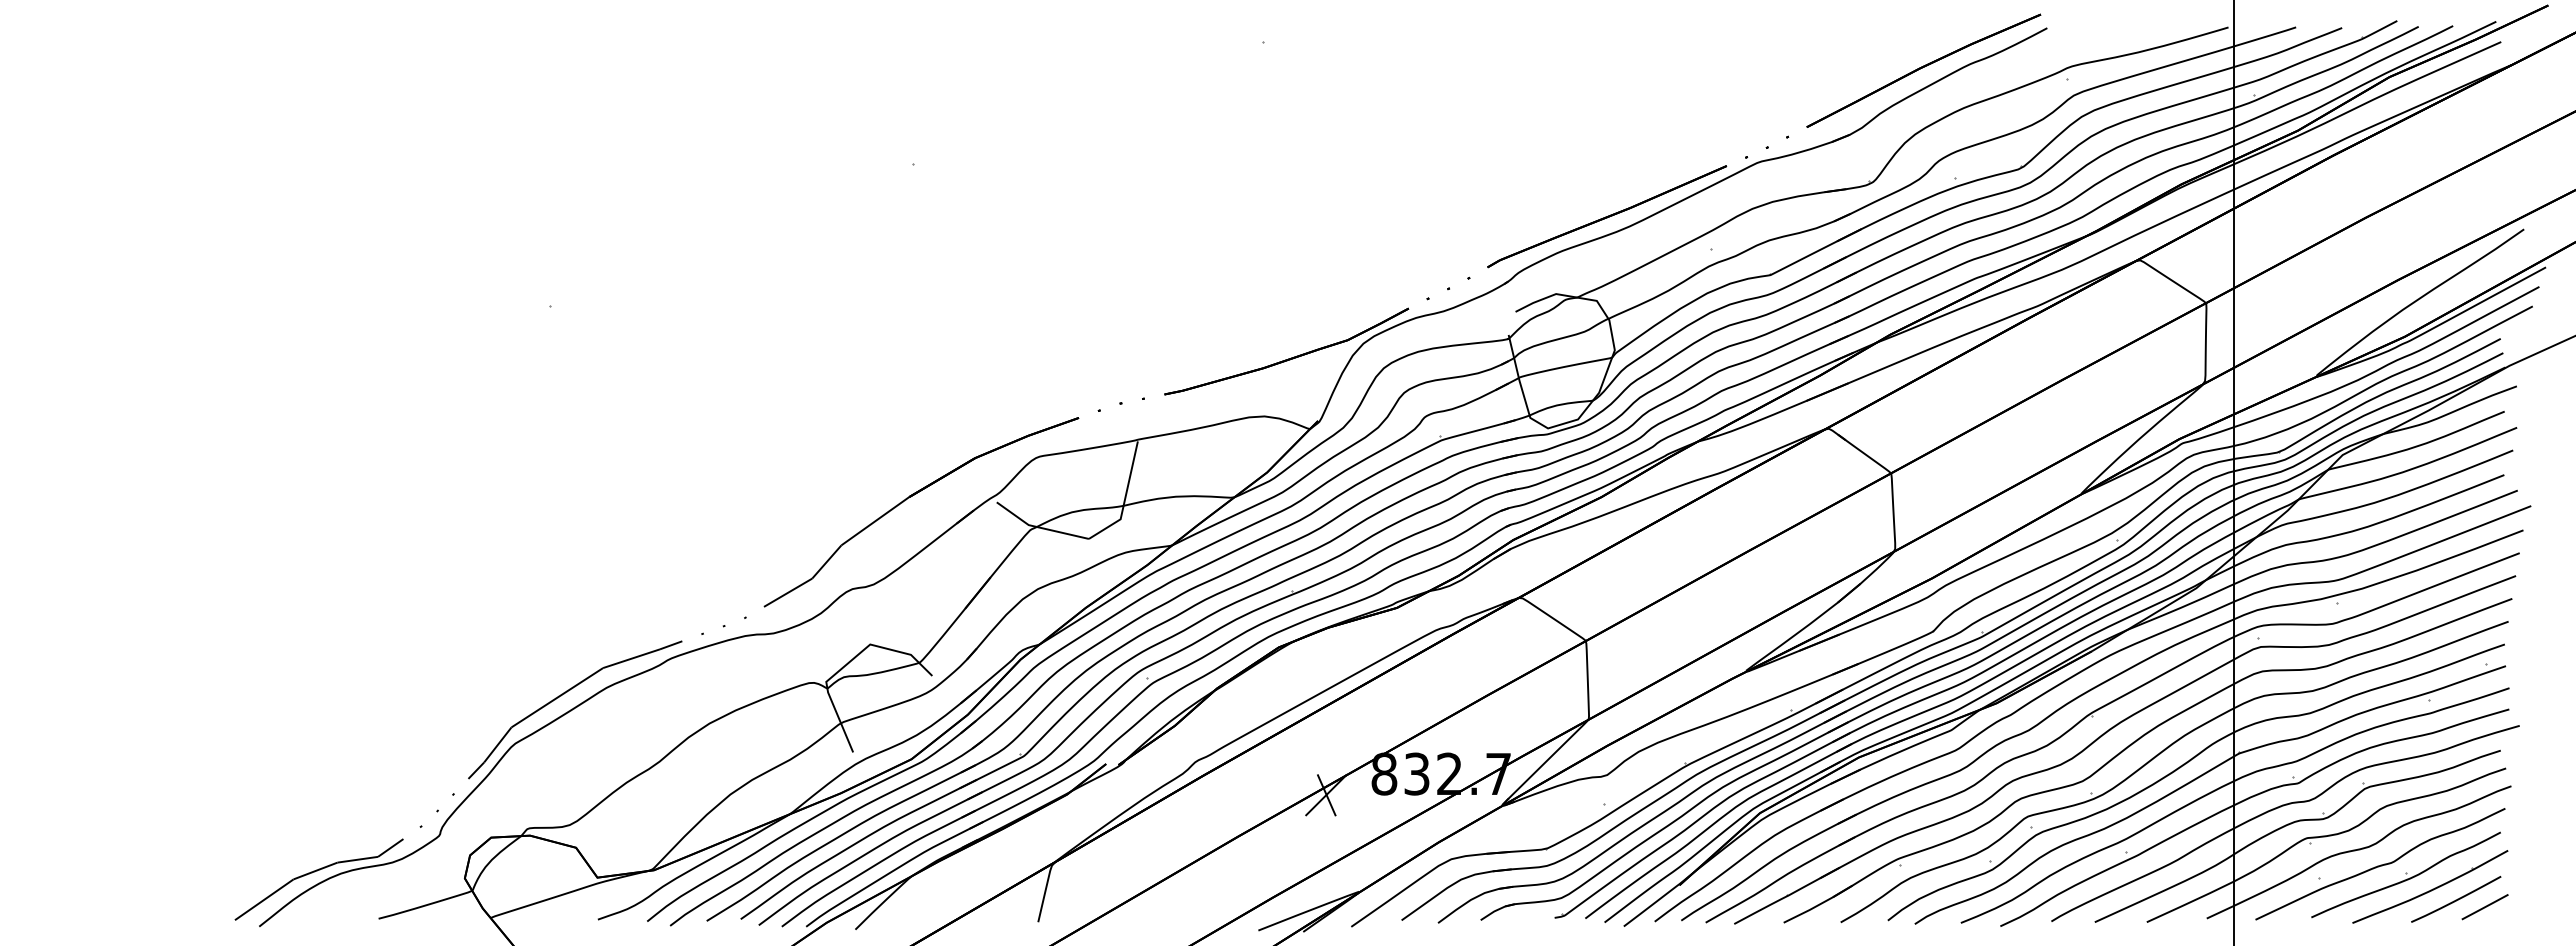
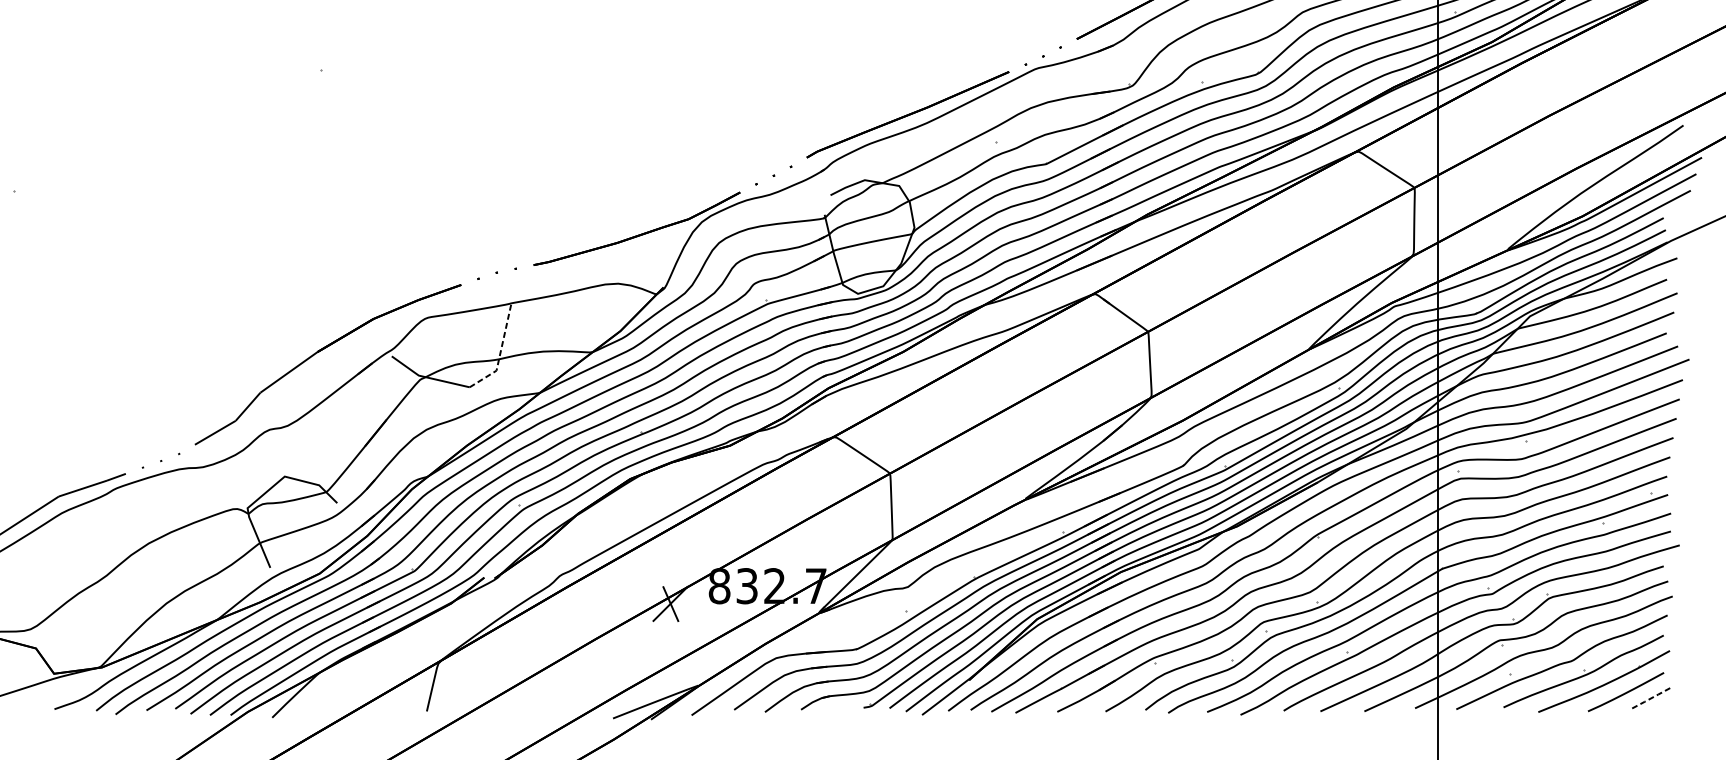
line: (1124, 499) -> (499, 353), solid -> dashed
line: (2485, 907) -> (1650, 698), solid -> dashed

